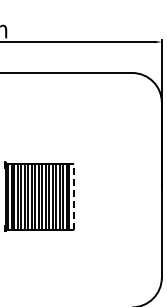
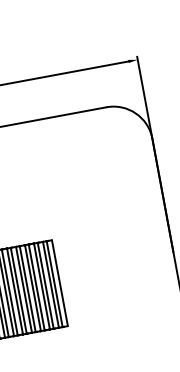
line: (73, 196) -> (59, 282), dashed -> solid

